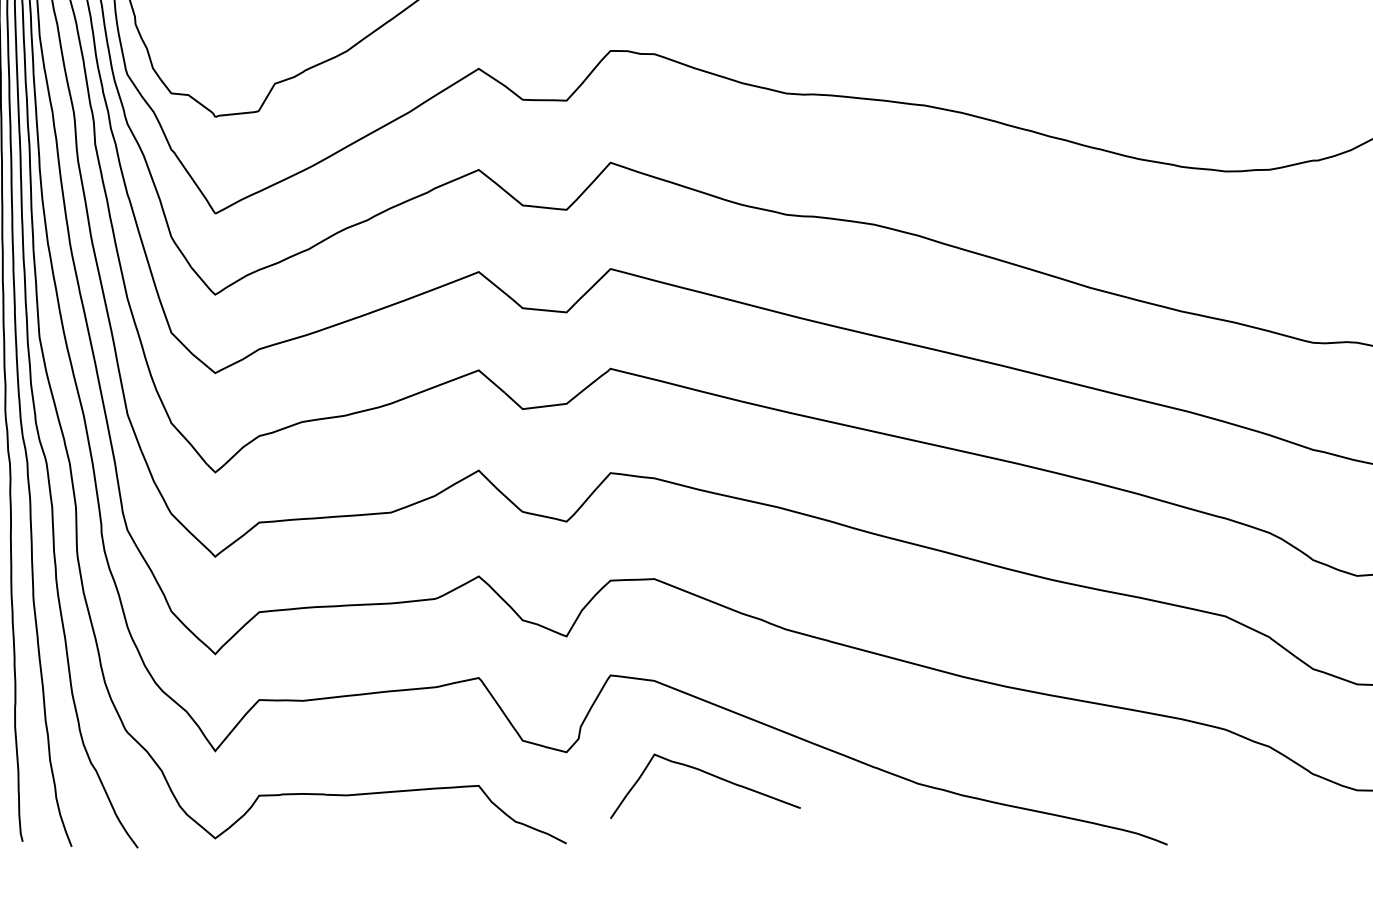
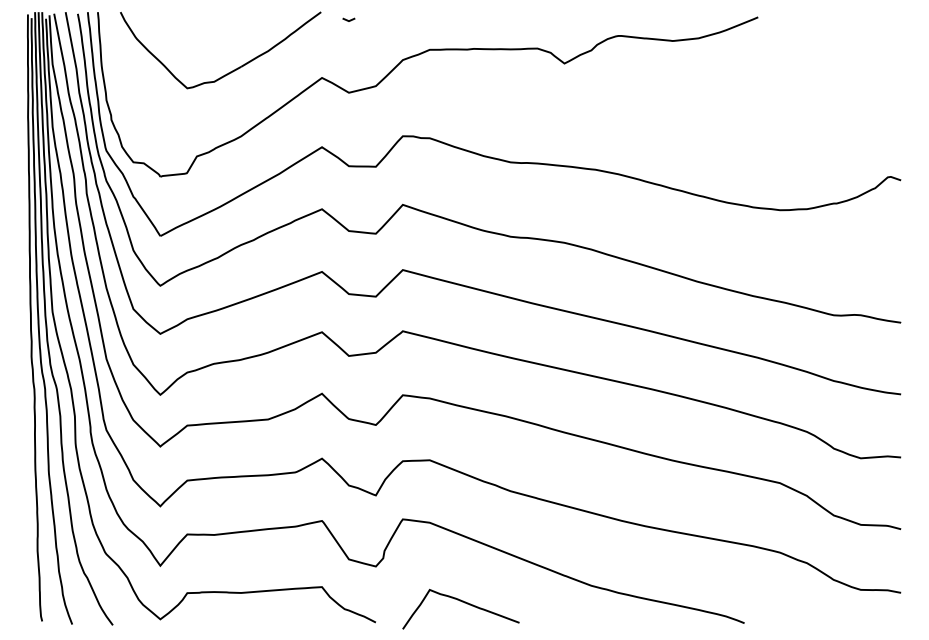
curve: (707, 775) -> (462, 602), moved

